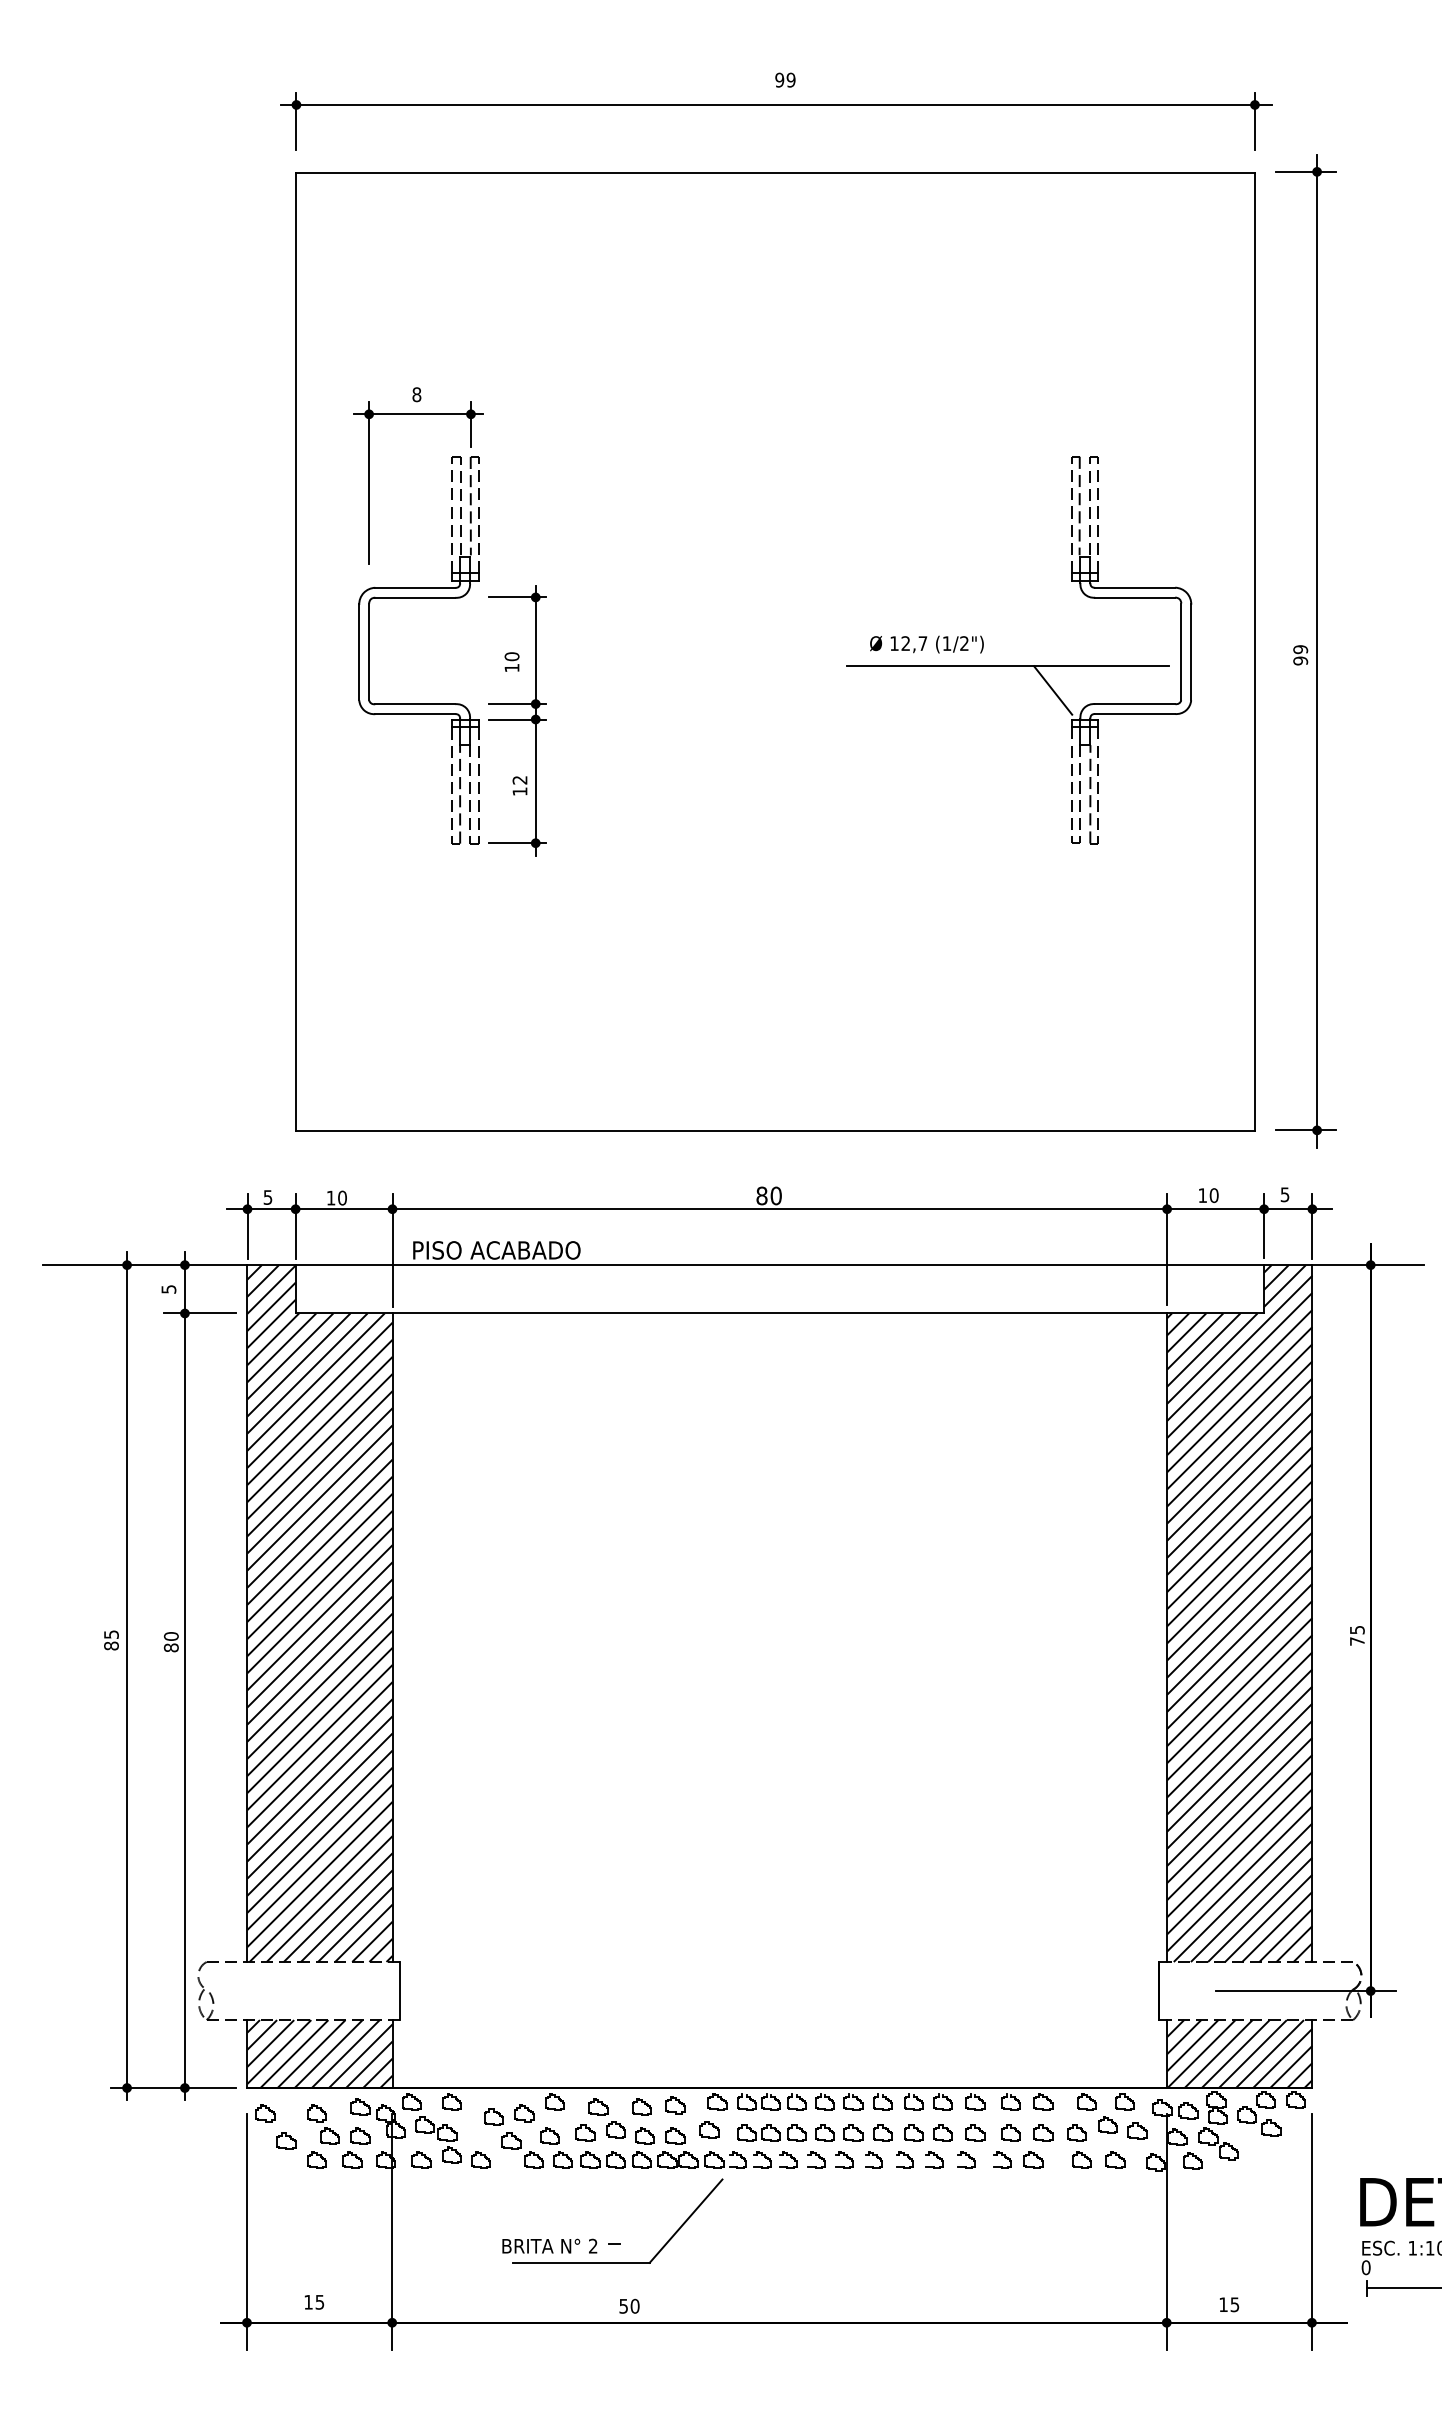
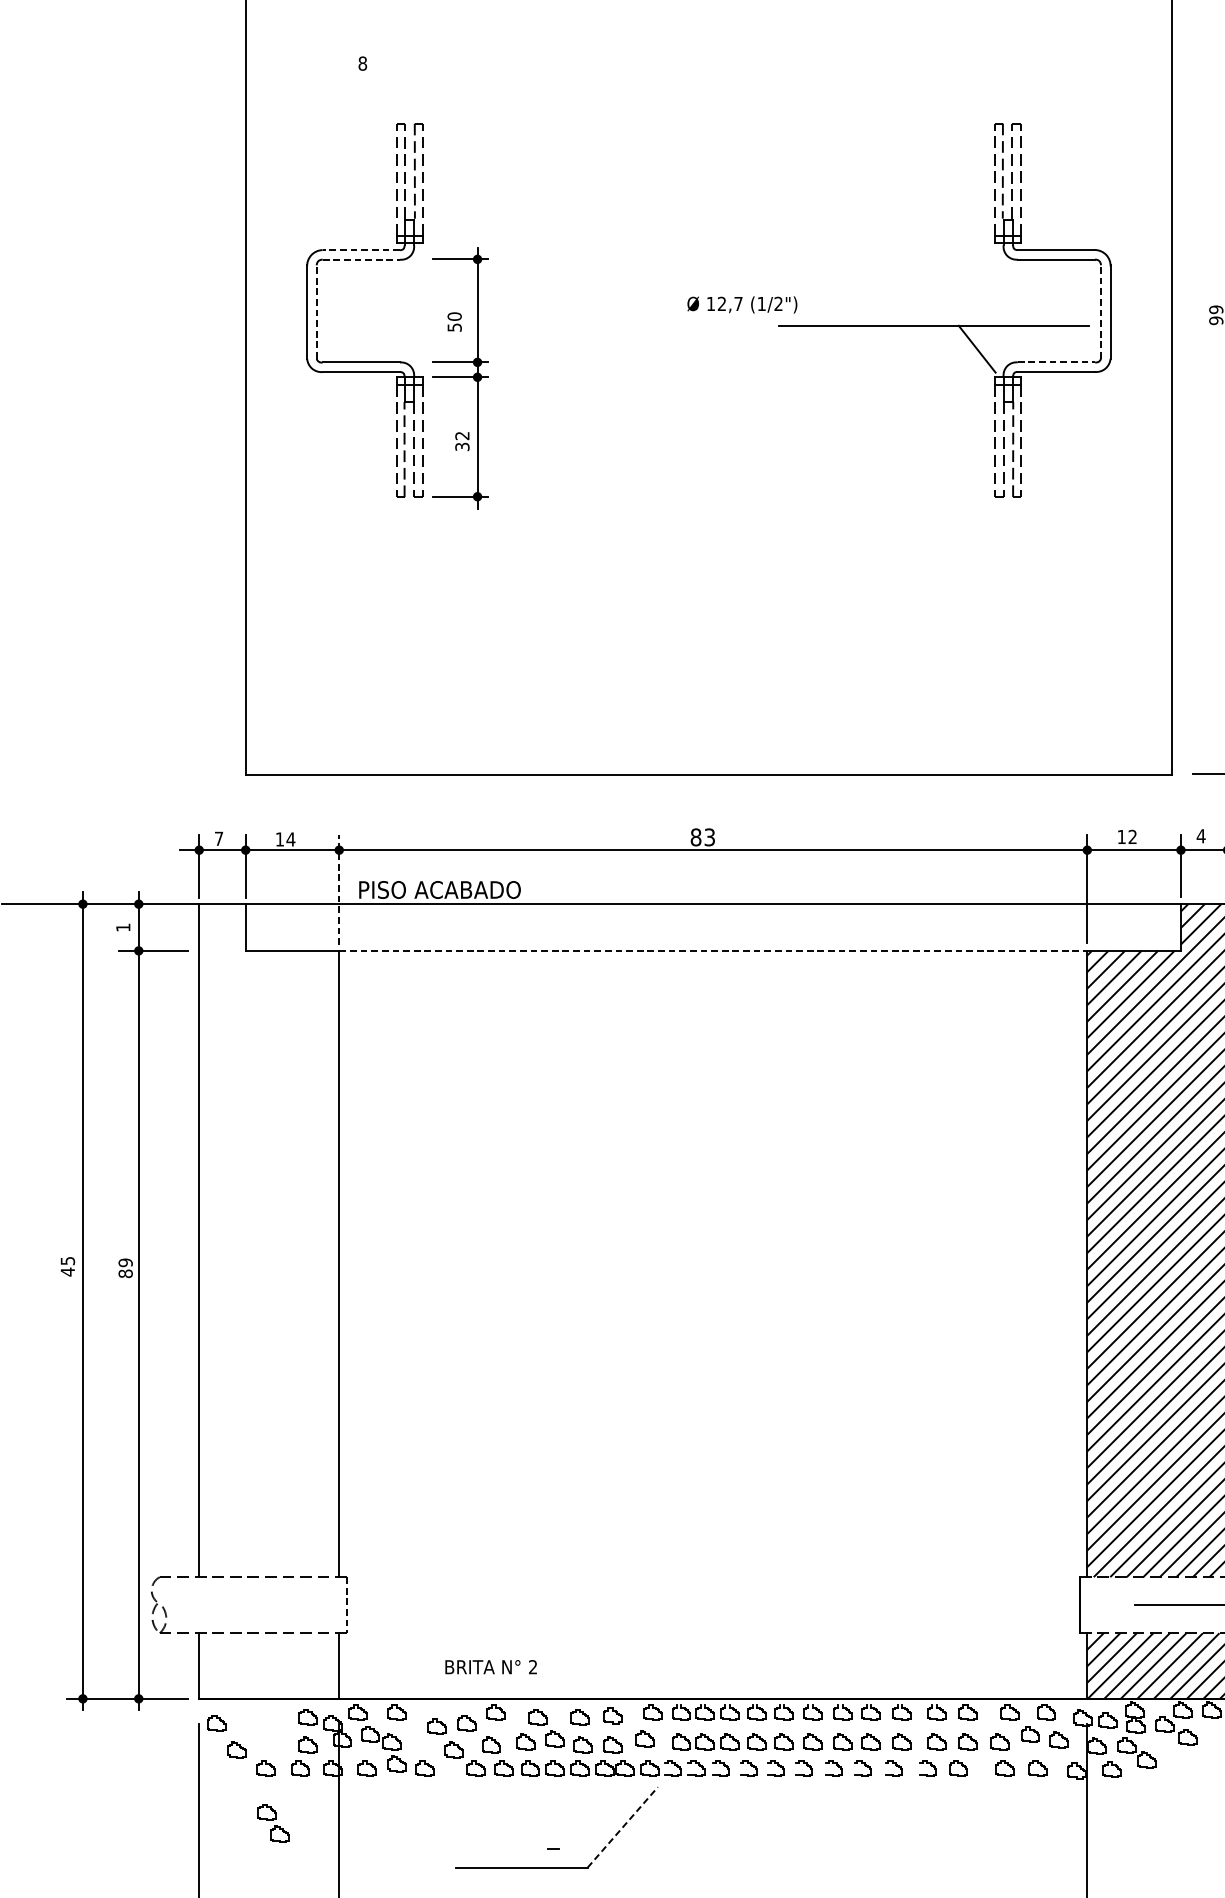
part: (369, 482) -> (317, 148), removed
line: (414, 587) -> (360, 249), solid -> dashed
line: (415, 597) -> (361, 259), solid -> dashed
text: (926, 644) -> (741, 304), moved
line: (369, 651) -> (317, 311), solid -> dashed
line: (1181, 651) -> (1101, 311), solid -> dashed
text: (511, 668) -> (454, 328), 10 -> 50
line: (1135, 704) -> (1056, 362), solid -> dashed
text: (519, 791) -> (461, 446), 12 -> 32
text: (1284, 1194) -> (1200, 835), 5 -> 4
text: (775, 1195) -> (709, 836), 80 -> 83
text: (1213, 1195) -> (1132, 836), 10 -> 12
text: (267, 1197) -> (218, 838), 5 -> 7
text: (342, 1197) -> (290, 838), 10 -> 14
line: (392, 1250) -> (339, 890), solid -> dashed
text: (168, 1289) -> (122, 927), 5 -> 1
line: (780, 1313) -> (713, 950), solid -> dashed
hatch: (319, 1613) -> (268, 1240), removed
text: (171, 1636) -> (125, 1262), 80 -> 89
text: (111, 1645) -> (67, 1271), 85 -> 45
line: (400, 1991) -> (346, 1605), solid -> dashed
hatch: (319, 2054) -> (268, 1666), removed
part: (323, 2124) -> (273, 1822), moved
line: (686, 2220) -> (623, 1826), solid -> dashed
text: (549, 2245) -> (490, 1666), moved

